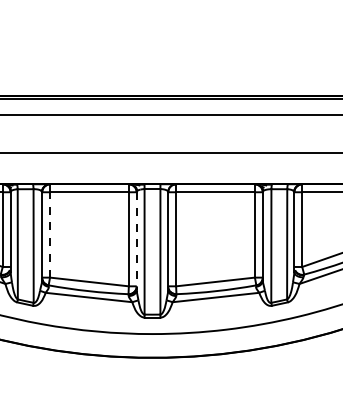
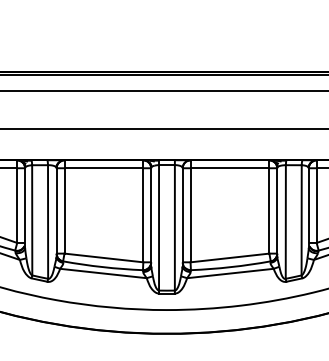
line: (50, 234) -> (64, 210), dashed -> solid
line: (136, 241) -> (150, 217), dashed -> solid

